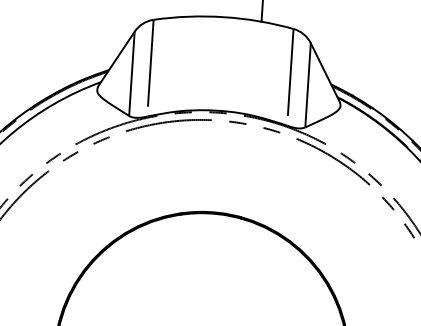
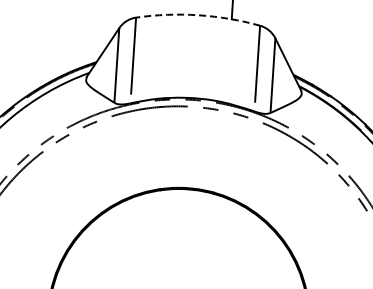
arc: (224, 17) -> (198, 15), solid -> dashed

